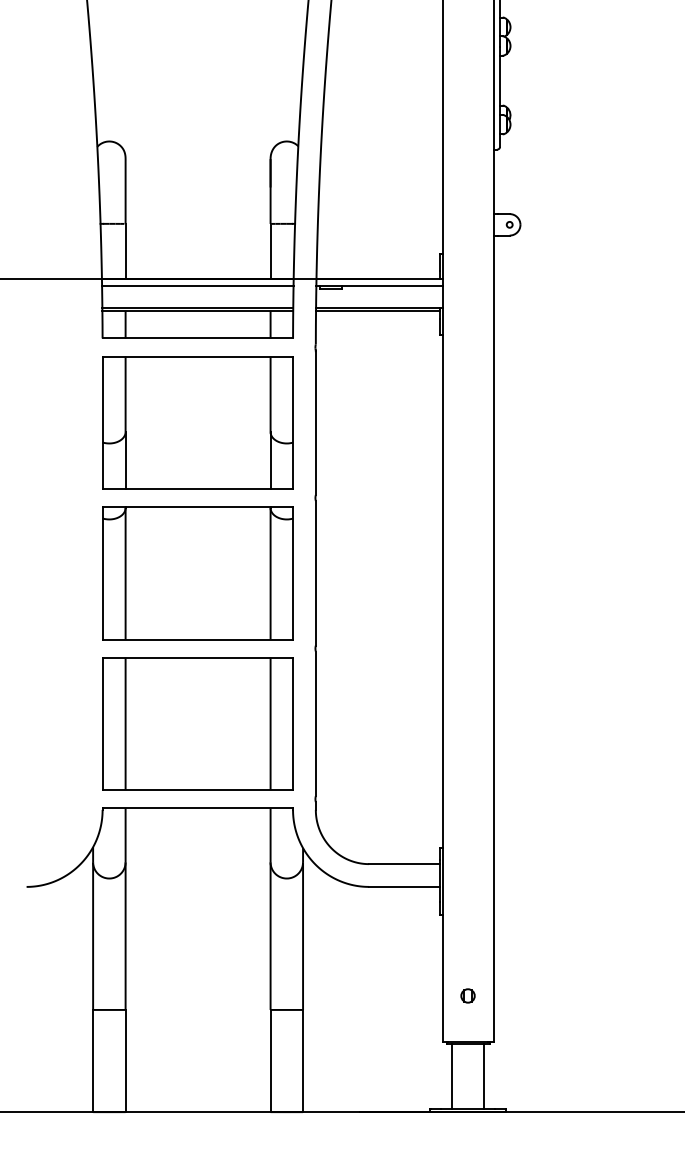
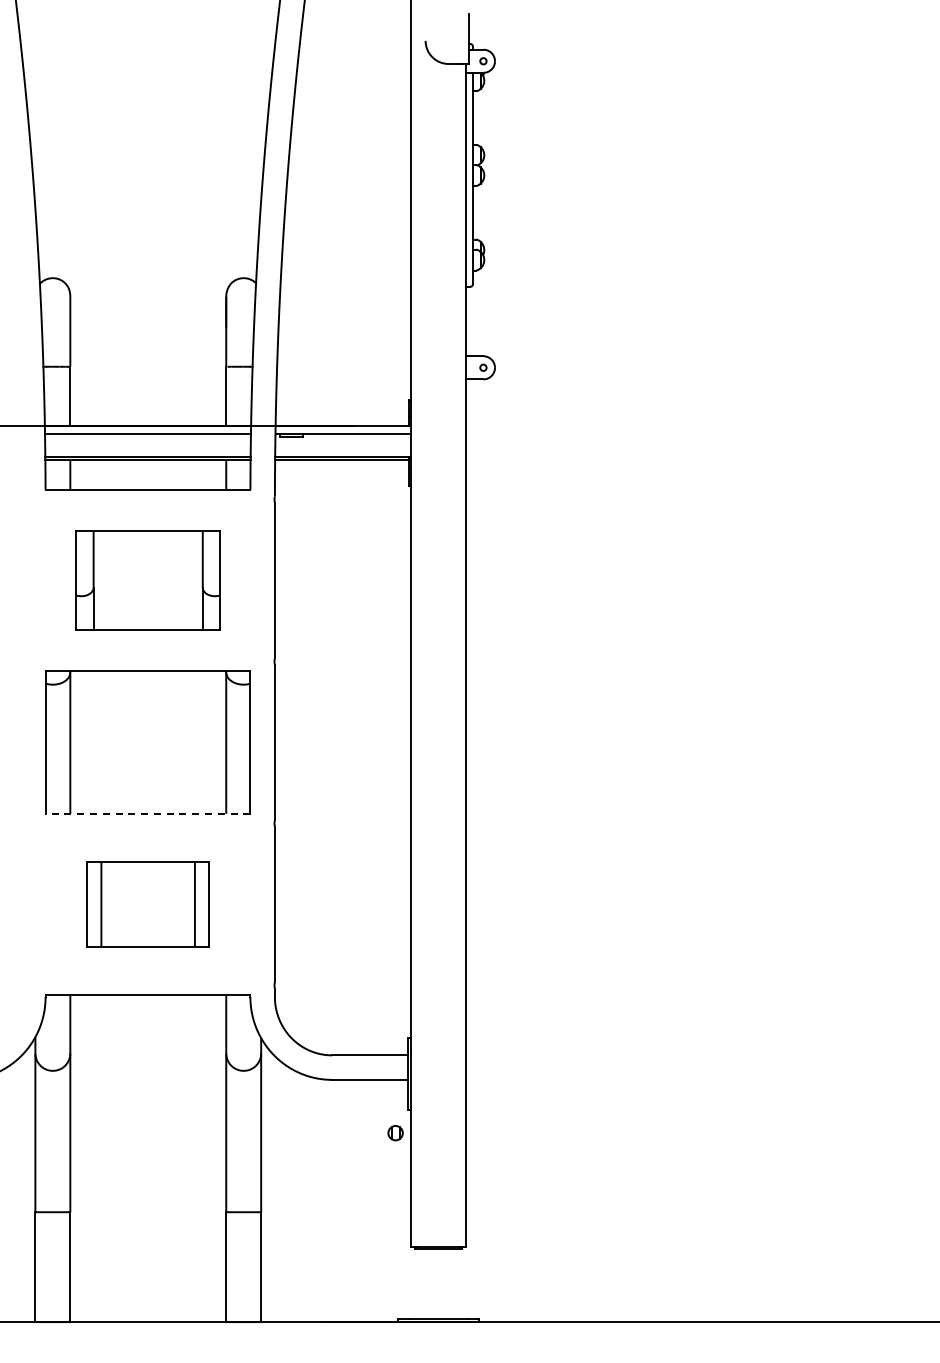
part: (197, 422) -> (147, 580), size x0.7
line: (197, 639) -> (147, 813), solid -> dashed
part: (197, 723) -> (147, 904), size x0.6
part: (467, 996) -> (395, 1133), moved
line: (452, 1076) -> (421, 1283), removed
line: (484, 1076) -> (456, 1283), removed

